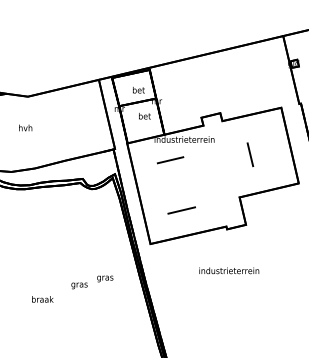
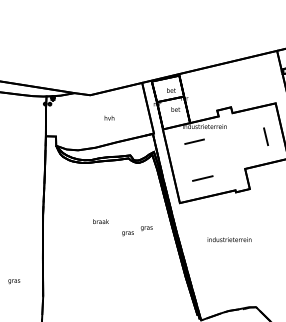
text: (25, 128) -> (109, 118), moved
line: (249, 154) -> (265, 136), moved
text: (229, 270) -> (229, 239), moved
text: (41, 299) -> (100, 221), moved

